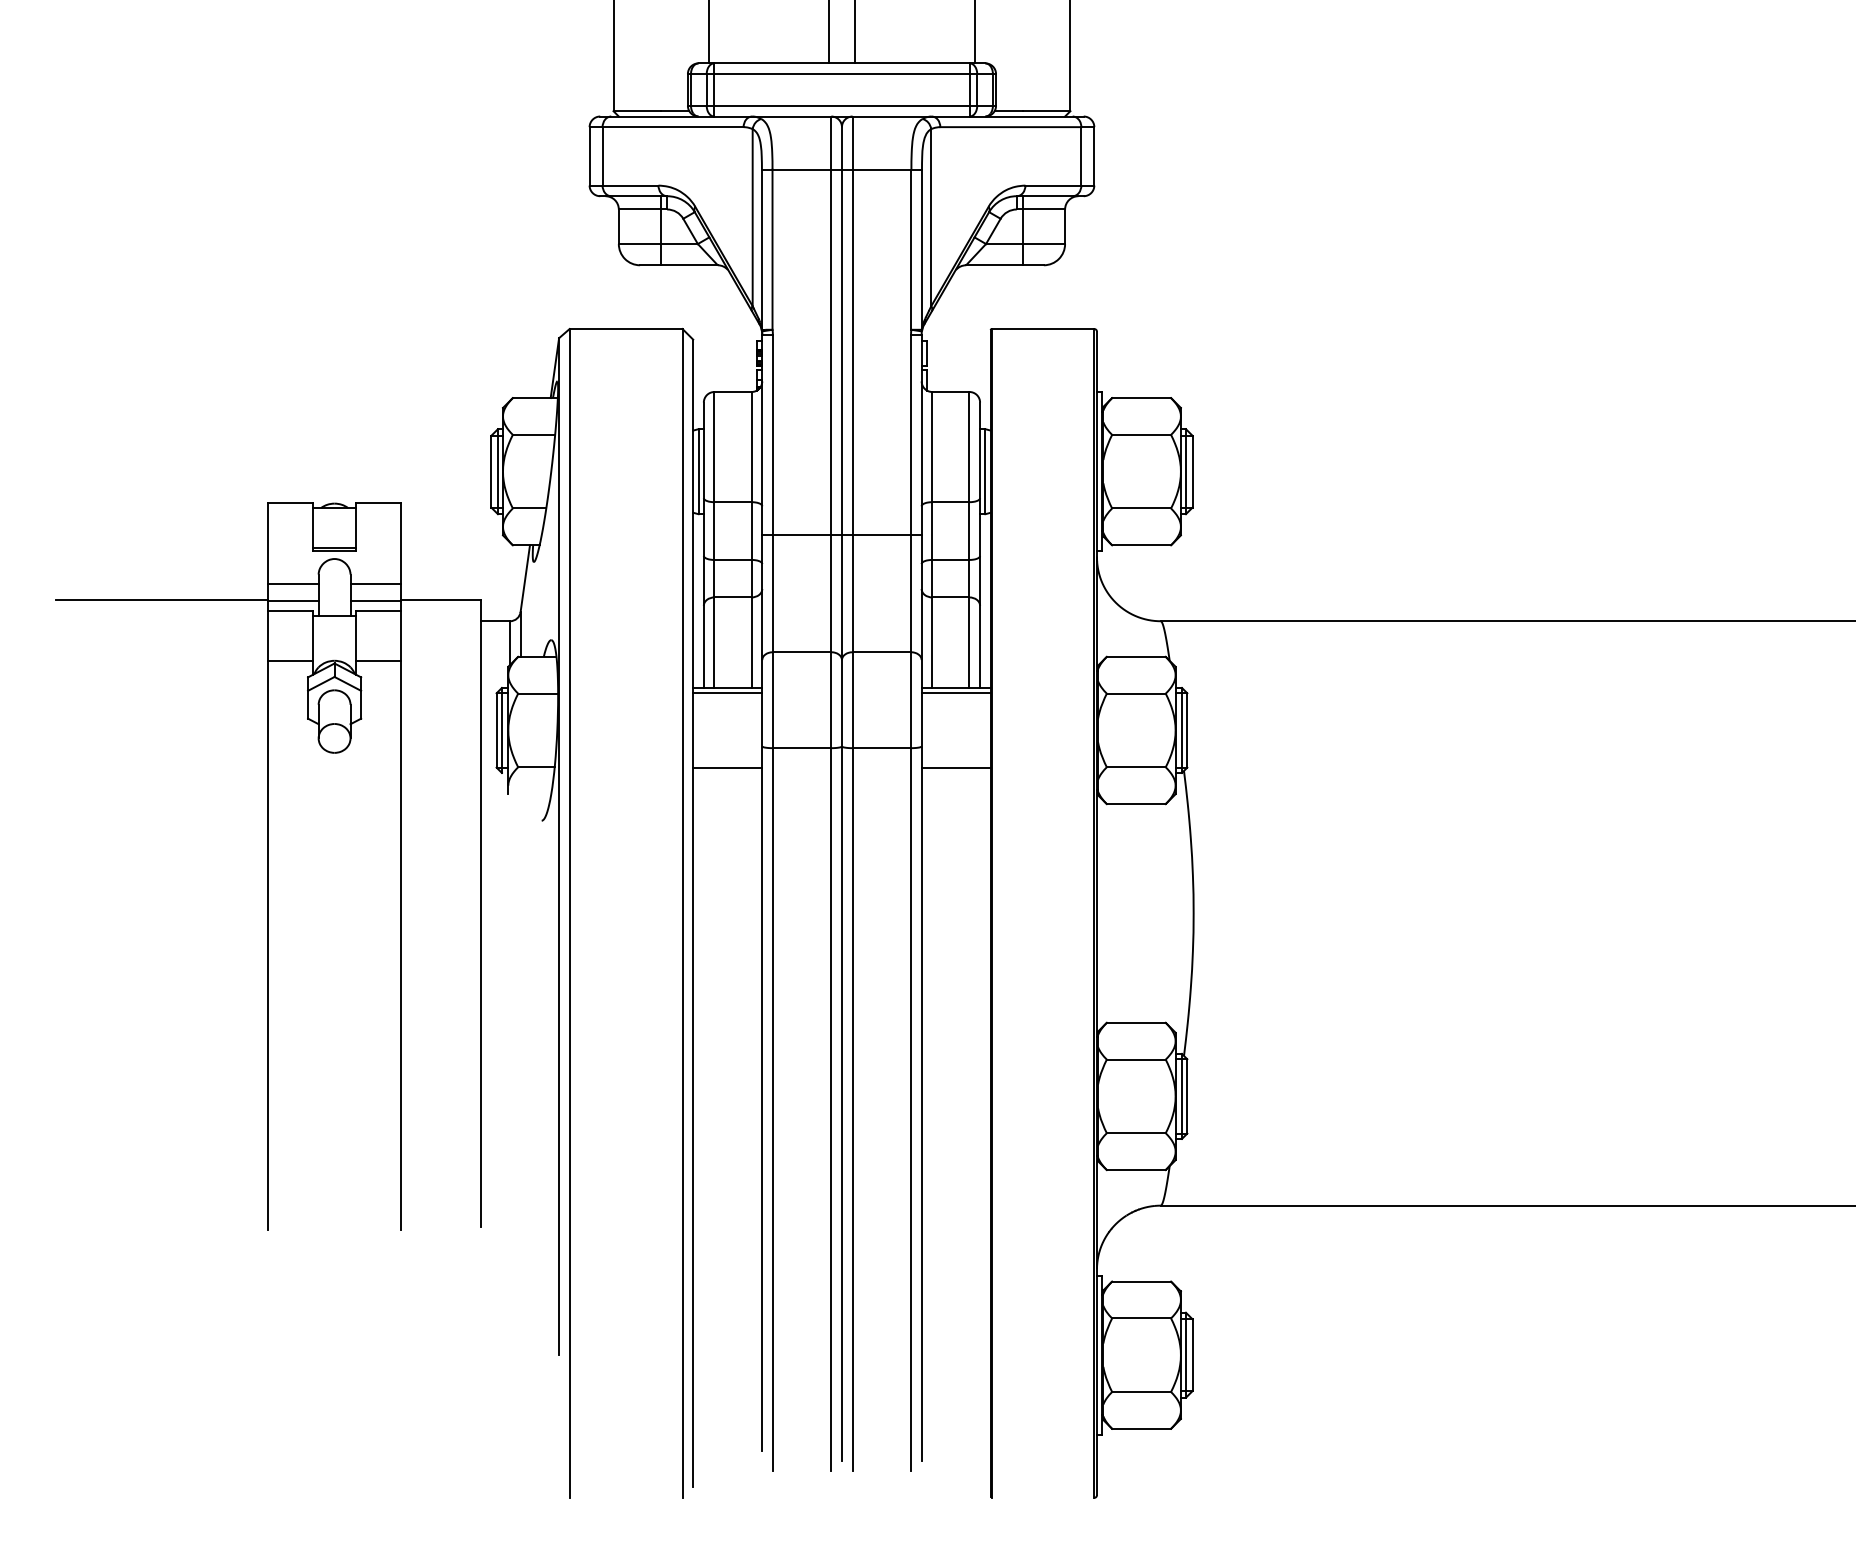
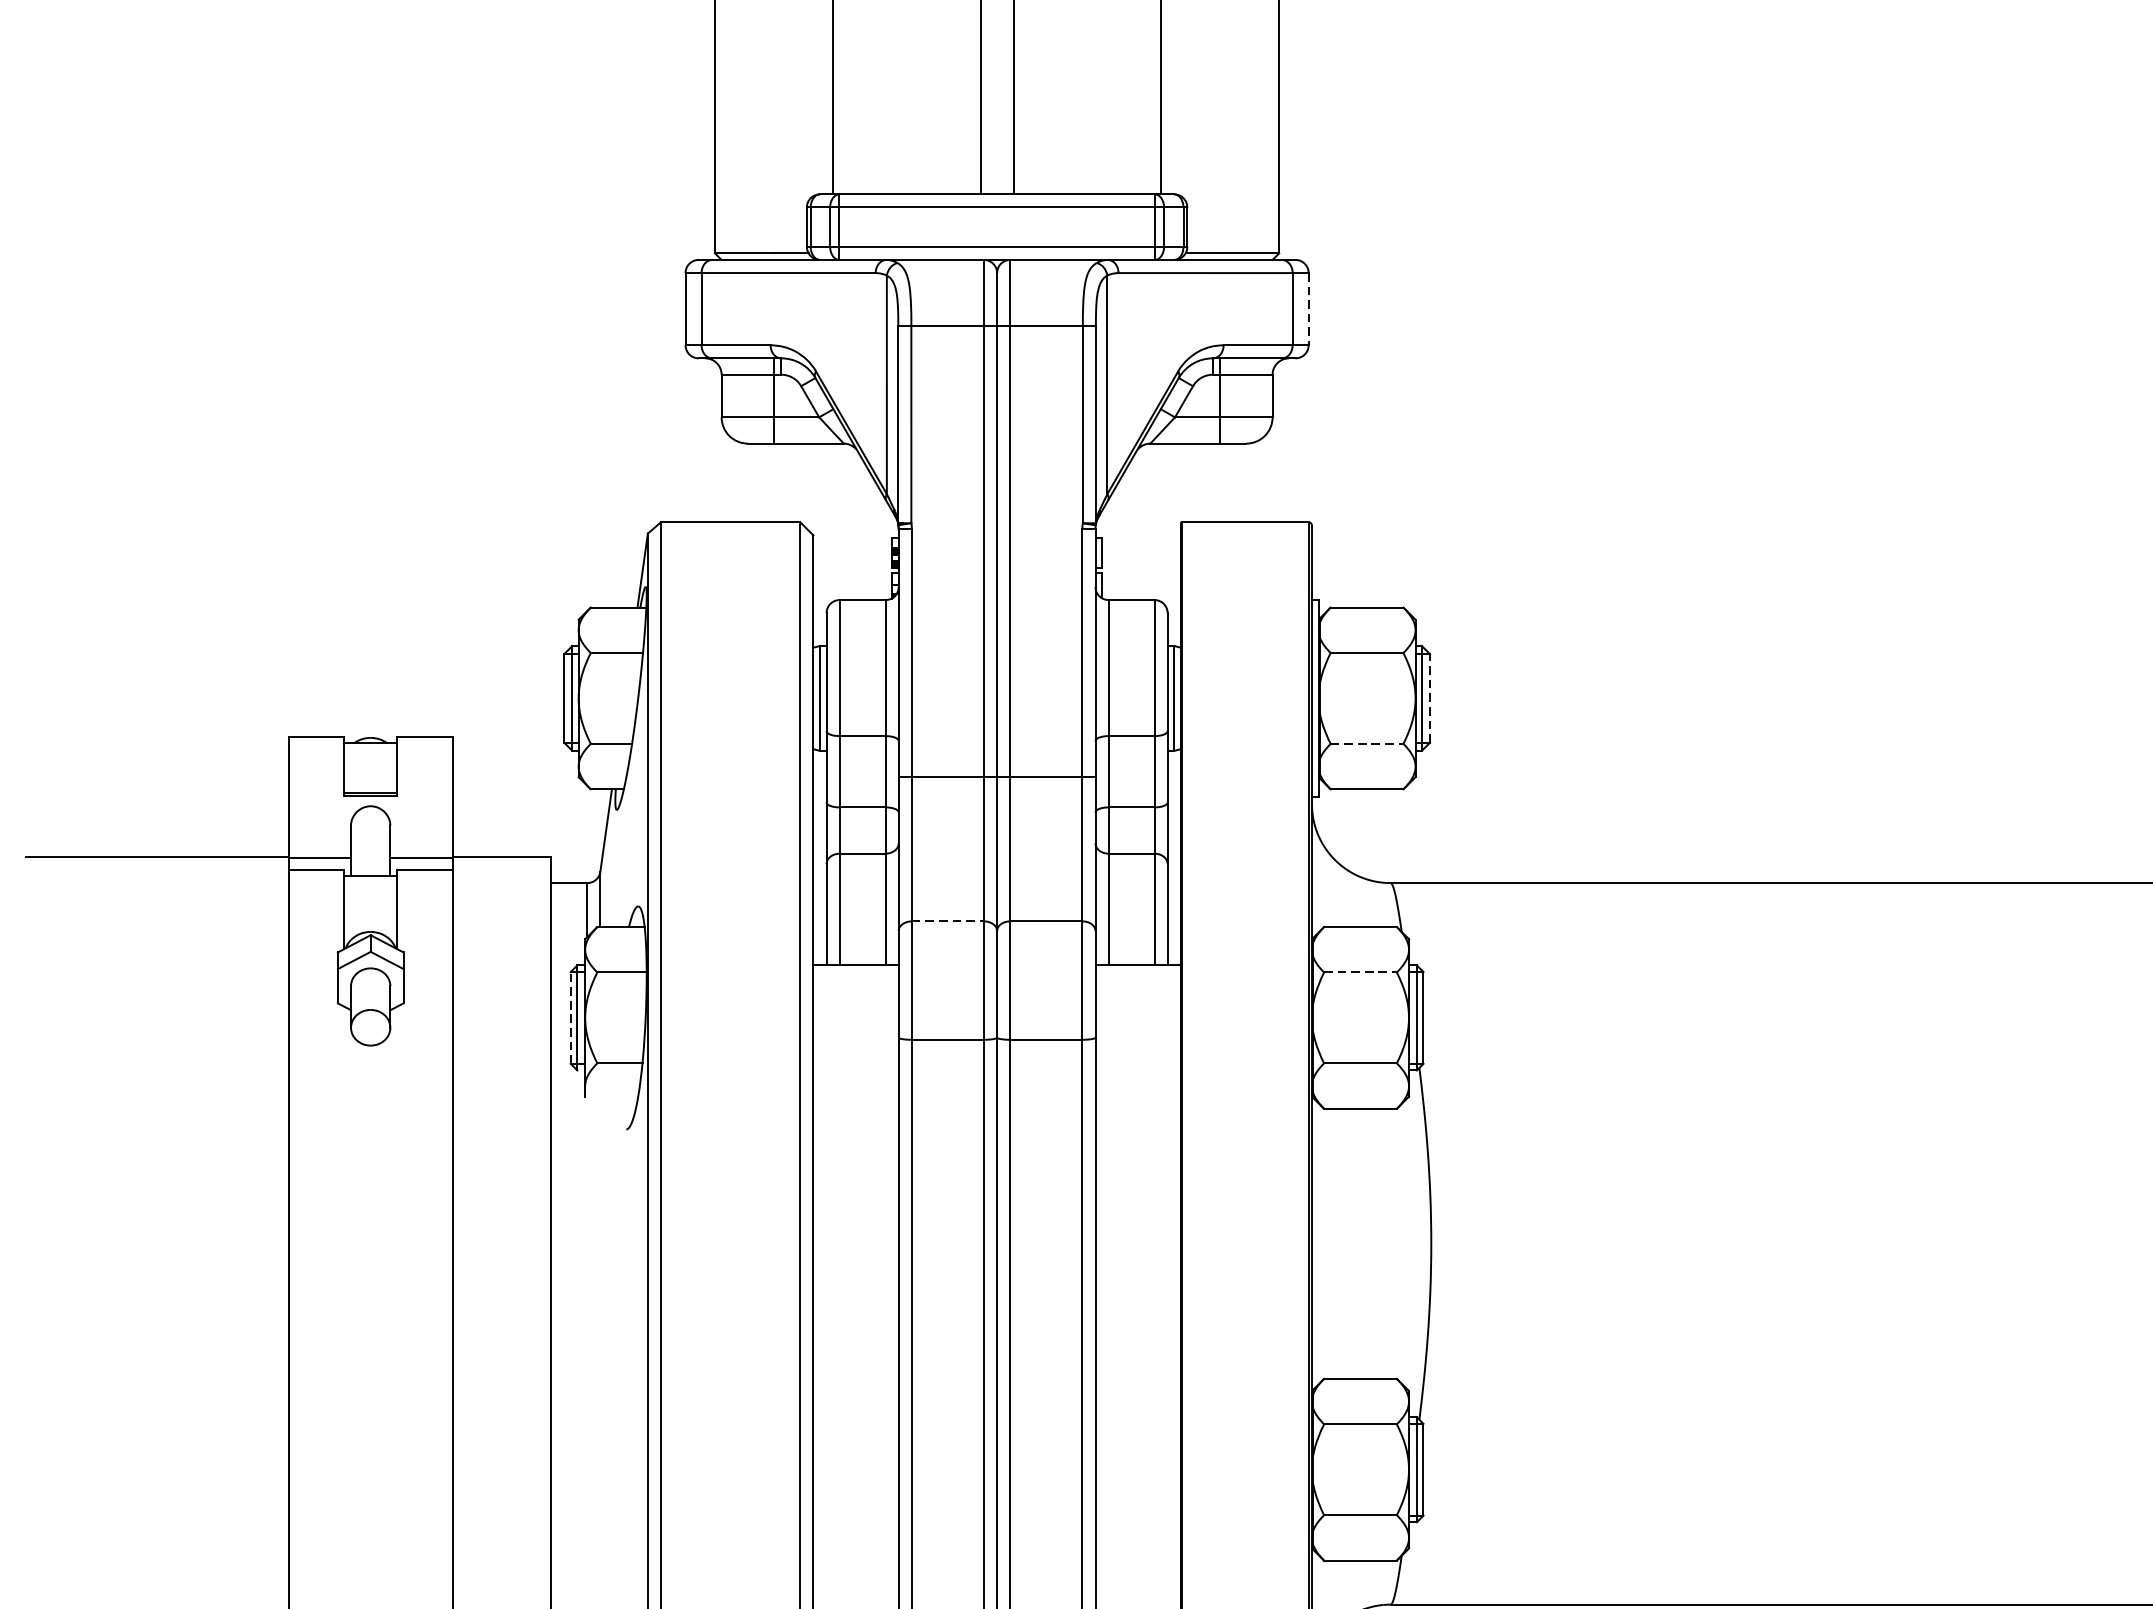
line: (1094, 156) -> (1308, 309), solid -> dashed
line: (1192, 471) -> (1429, 698), solid -> dashed
line: (1142, 508) -> (1368, 743), solid -> dashed
line: (293, 583) -> (319, 836), removed
line: (375, 583) -> (421, 836), removed
line: (802, 652) -> (948, 921), solid -> dashed
line: (290, 660) -> (316, 931), removed
line: (378, 660) -> (424, 931), removed
line: (727, 693) -> (855, 972), removed
line: (955, 693) -> (1137, 972), removed
line: (1136, 693) -> (1360, 972), solid -> dashed
line: (496, 729) -> (570, 1016), solid -> dashed
line: (727, 767) -> (855, 1063), removed
line: (955, 767) -> (1137, 1063), removed

